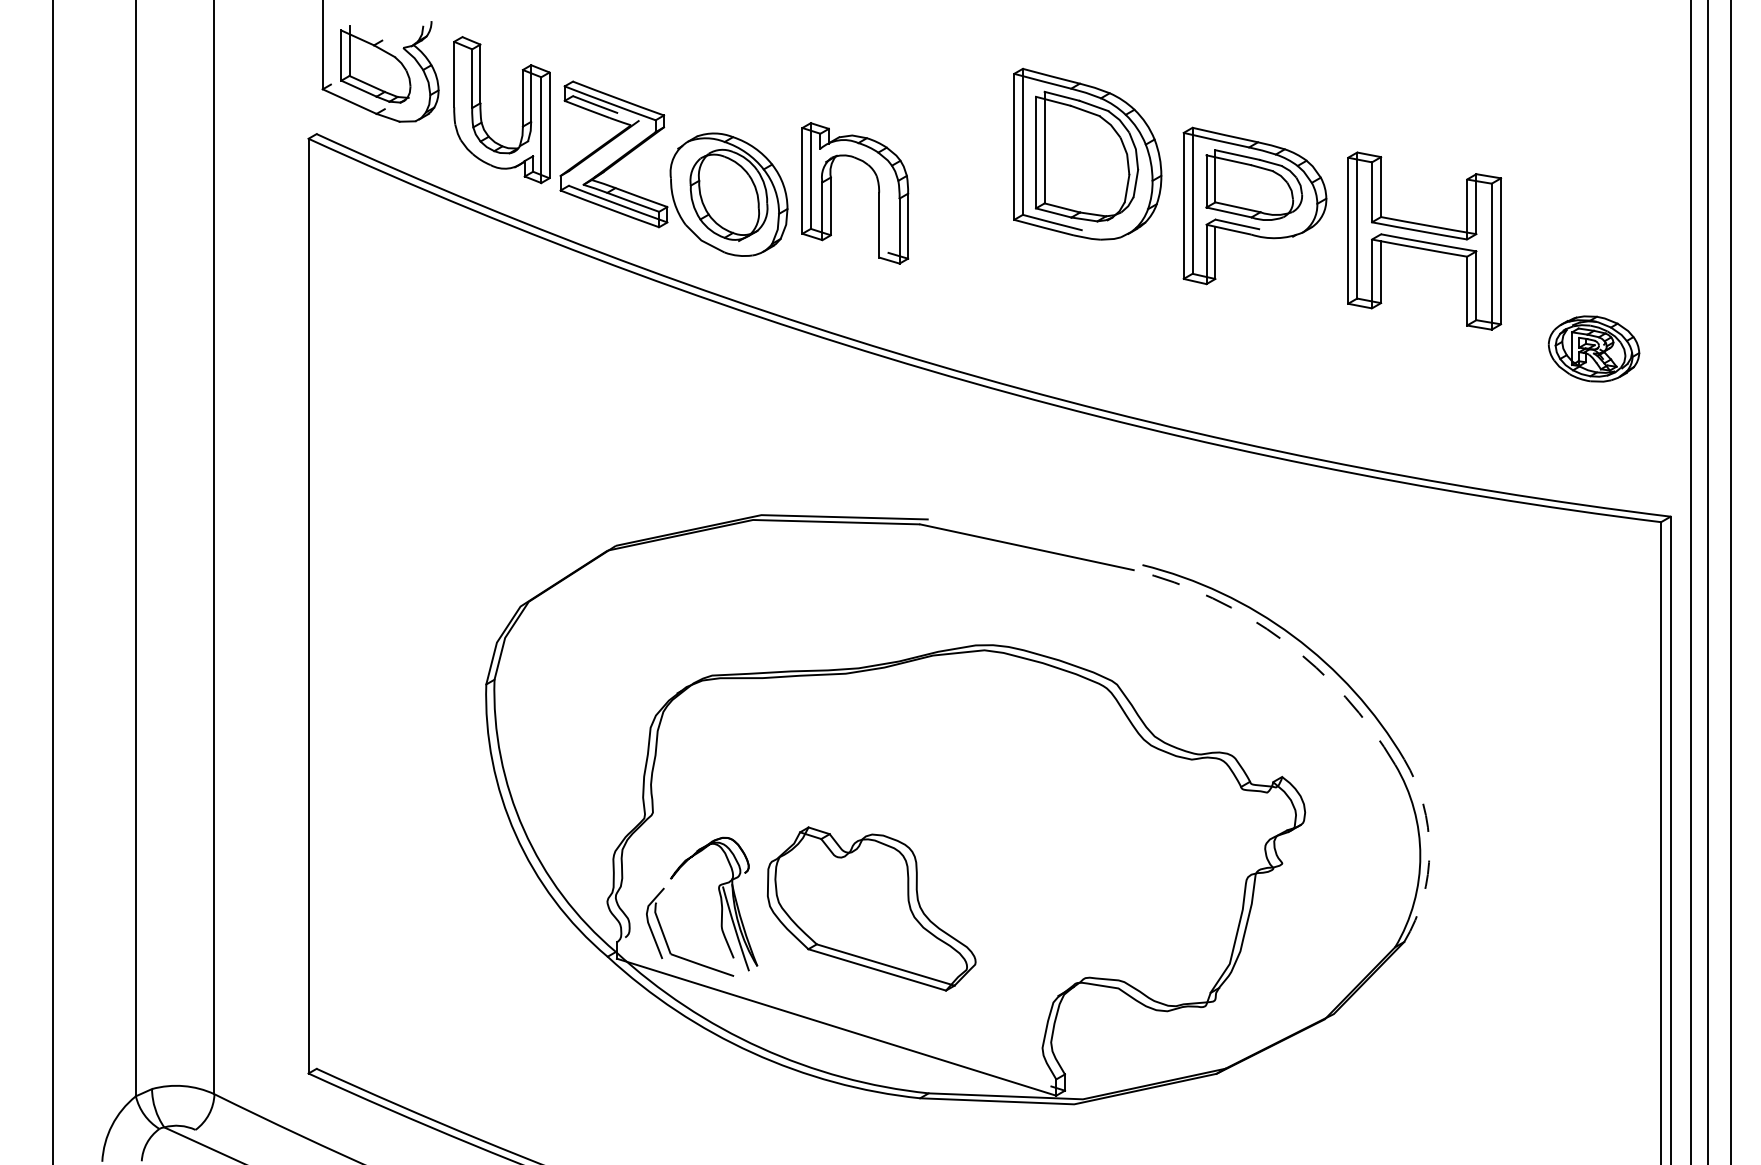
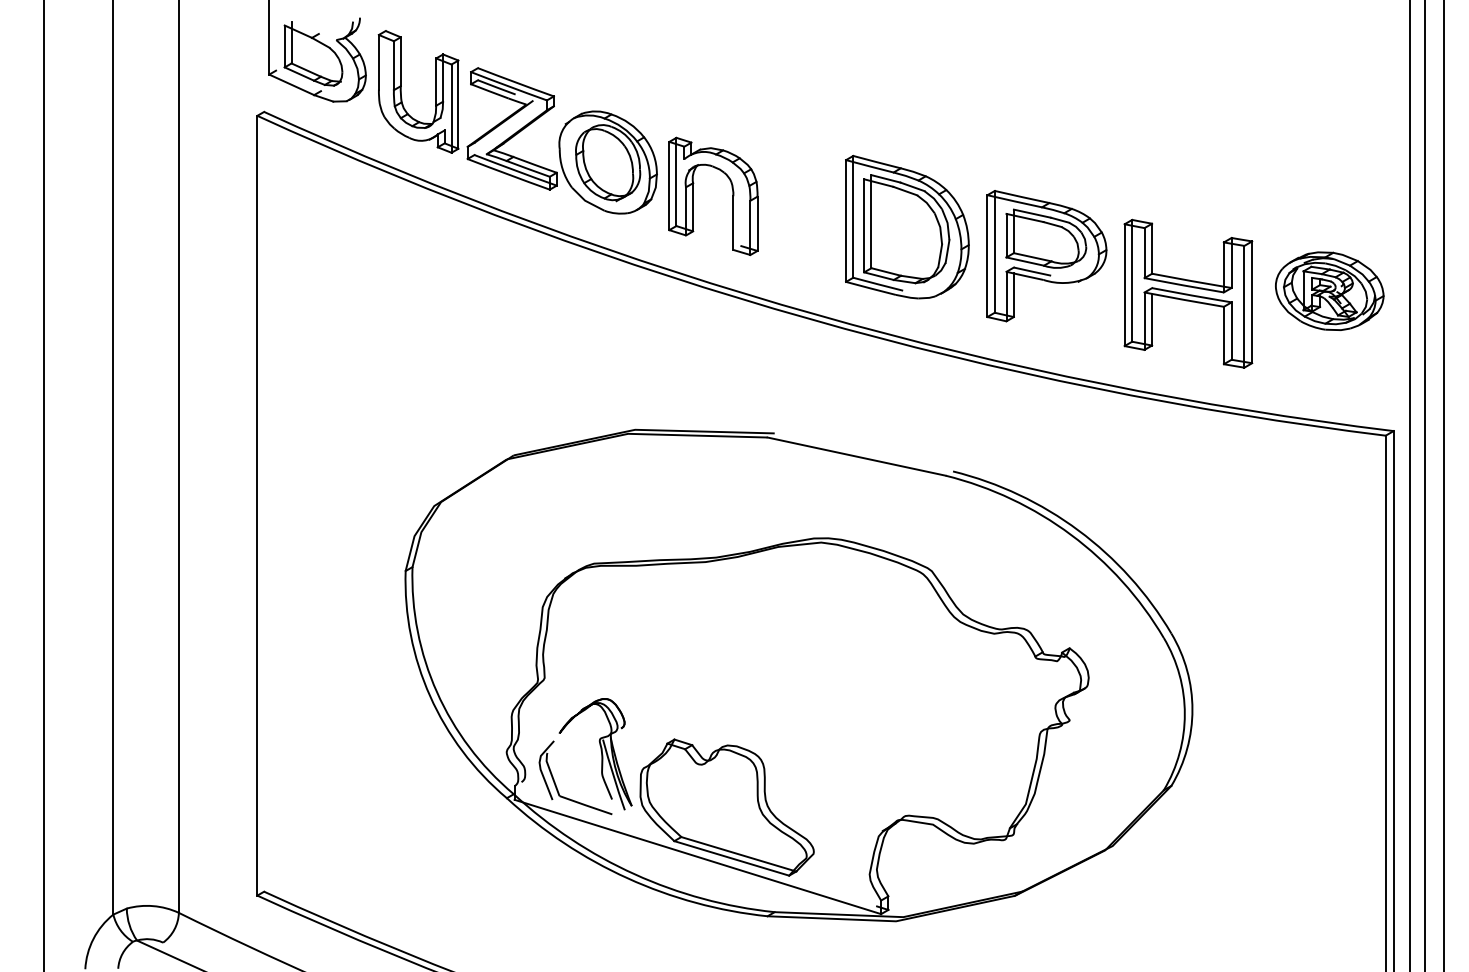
part: (1087, 153) -> (907, 226), moved
part: (878, 193) -> (732, 196), moved
part: (1254, 205) -> (1046, 255), moved
part: (1424, 240) -> (1188, 293), moved
part: (1593, 348) -> (1329, 290), size x1.43
arc: (1284, 641) -> (1071, 535), dashed -> solid
arc: (1429, 850) -> (1192, 709), dashed -> solid
part: (871, 908) -> (726, 807), moved

